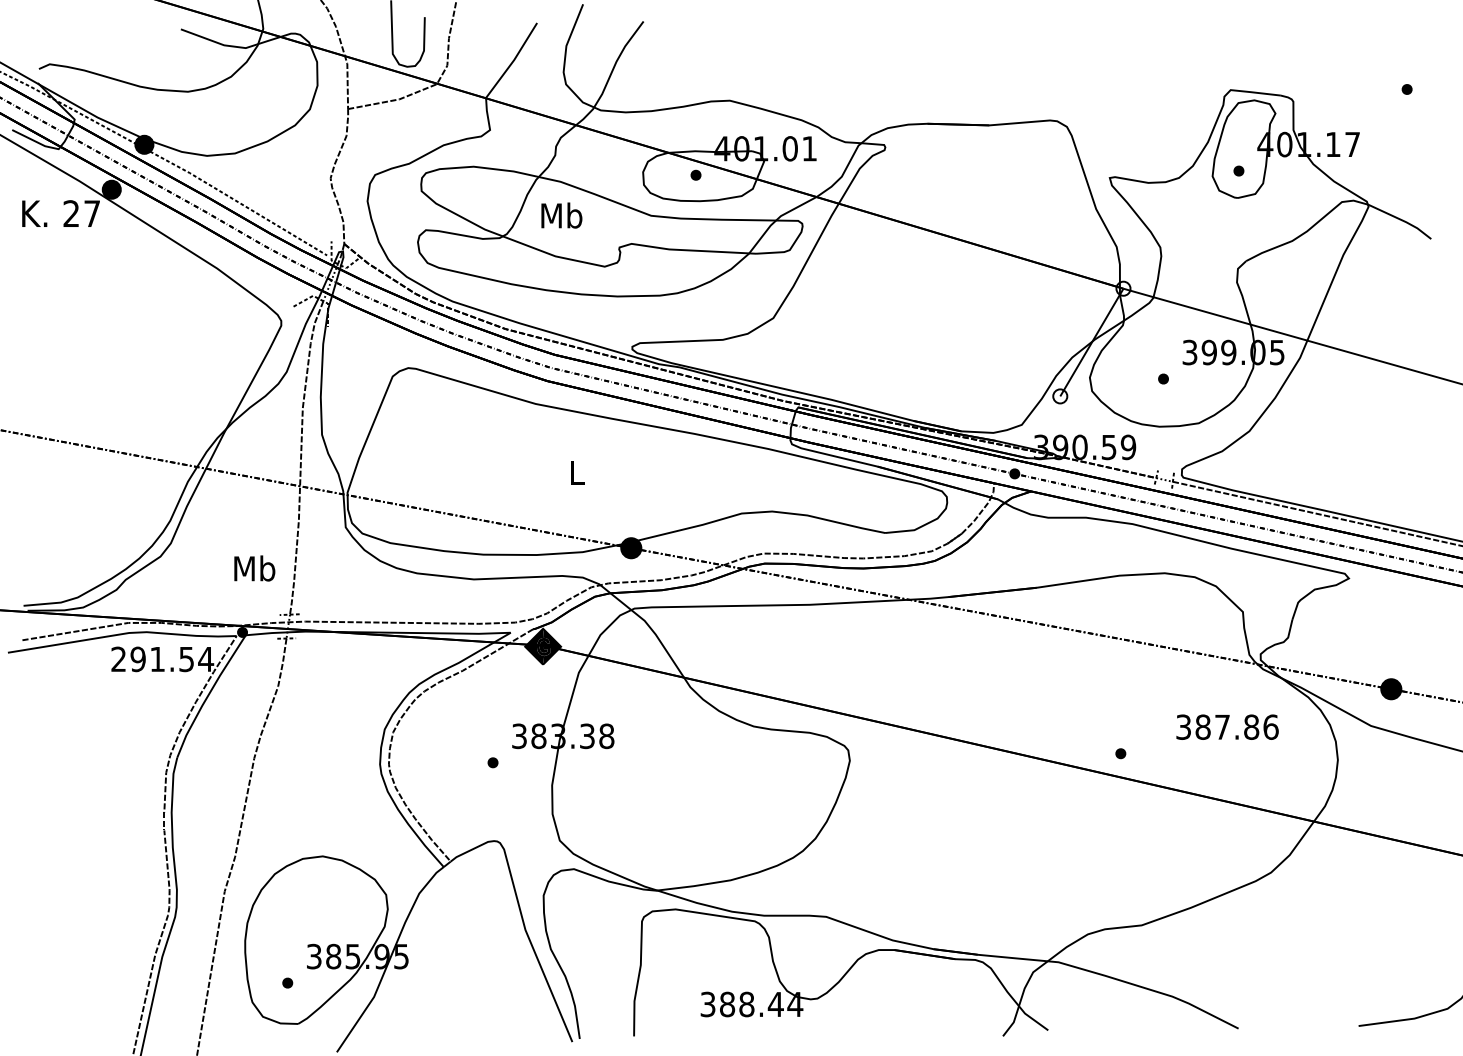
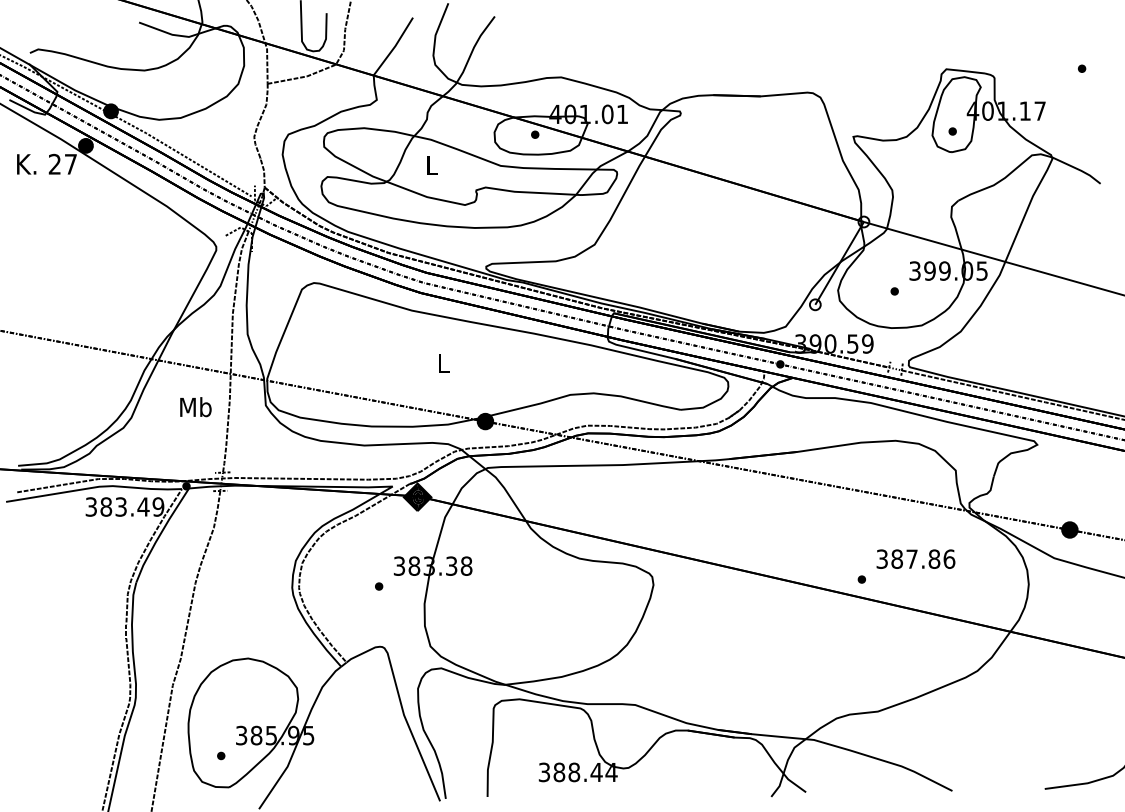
text: (561, 215) -> (431, 165), Mb -> L
text: (254, 568) -> (195, 407), moved
text: (161, 658) -> (124, 506), 291.54 -> 383.49
text: (1226, 726) -> (915, 558), moved

